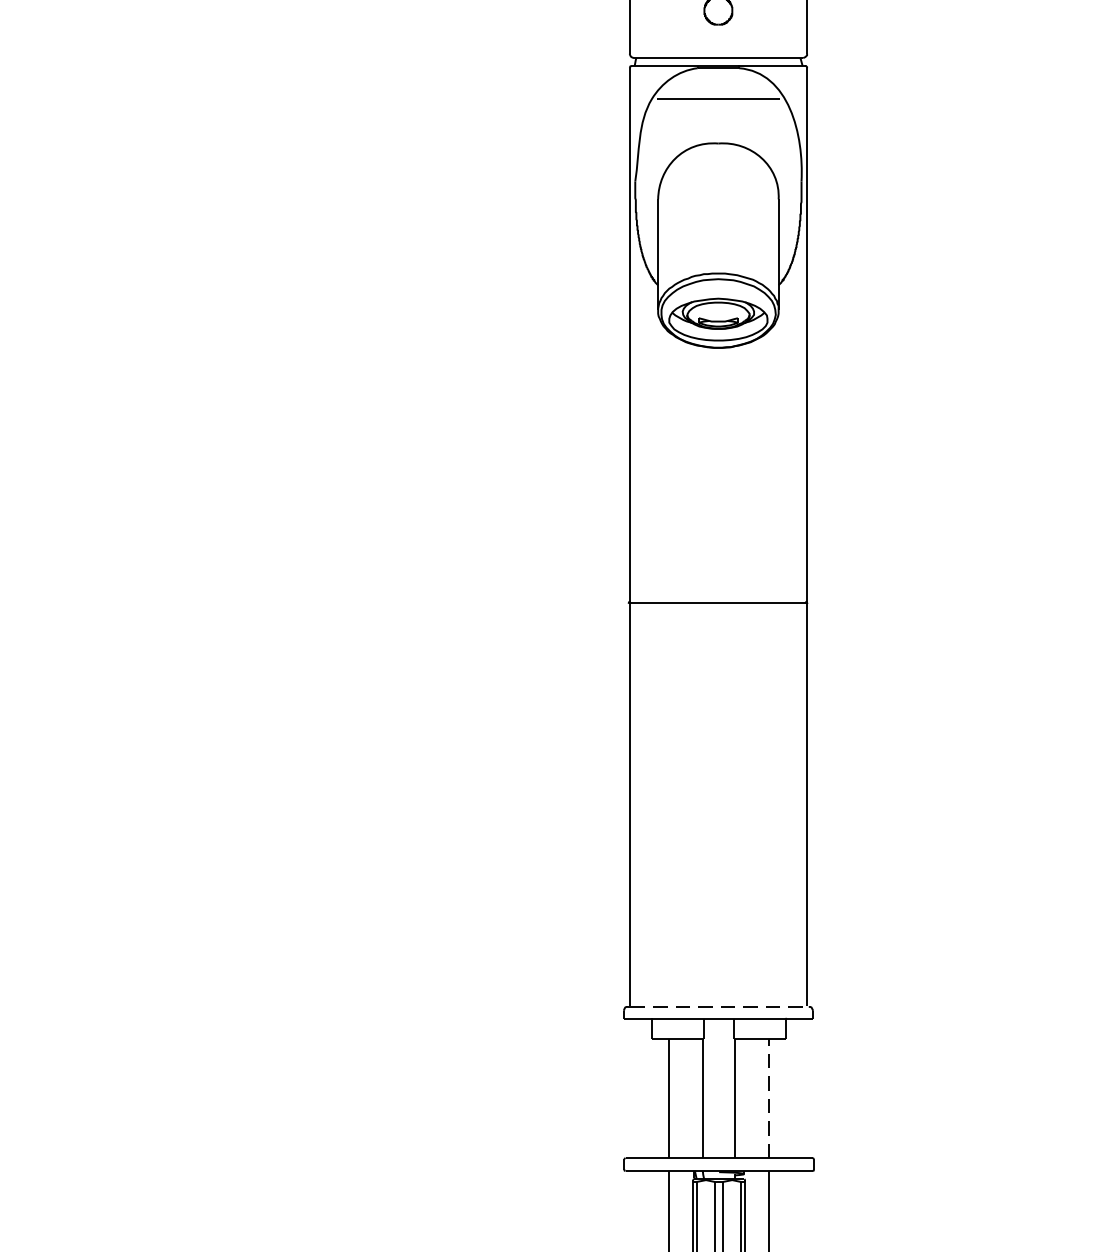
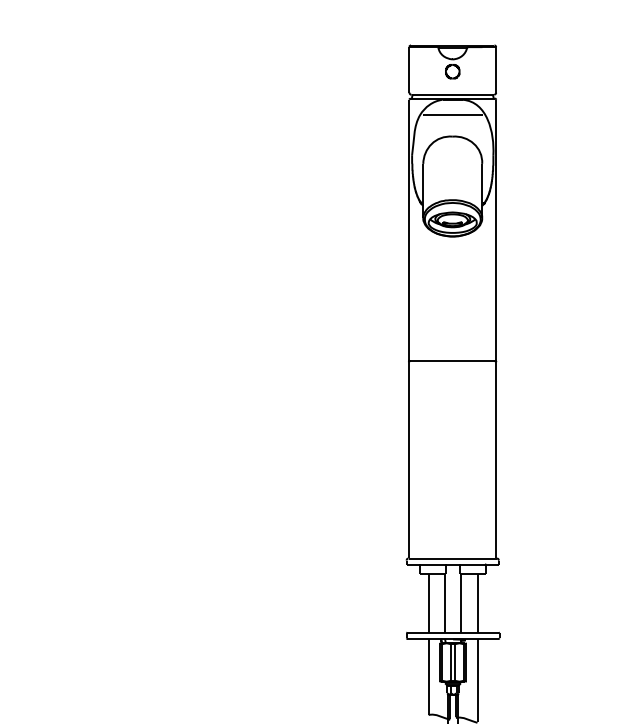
line: (719, 1006) -> (453, 558), dashed -> solid
line: (769, 1096) -> (477, 602), dashed -> solid

